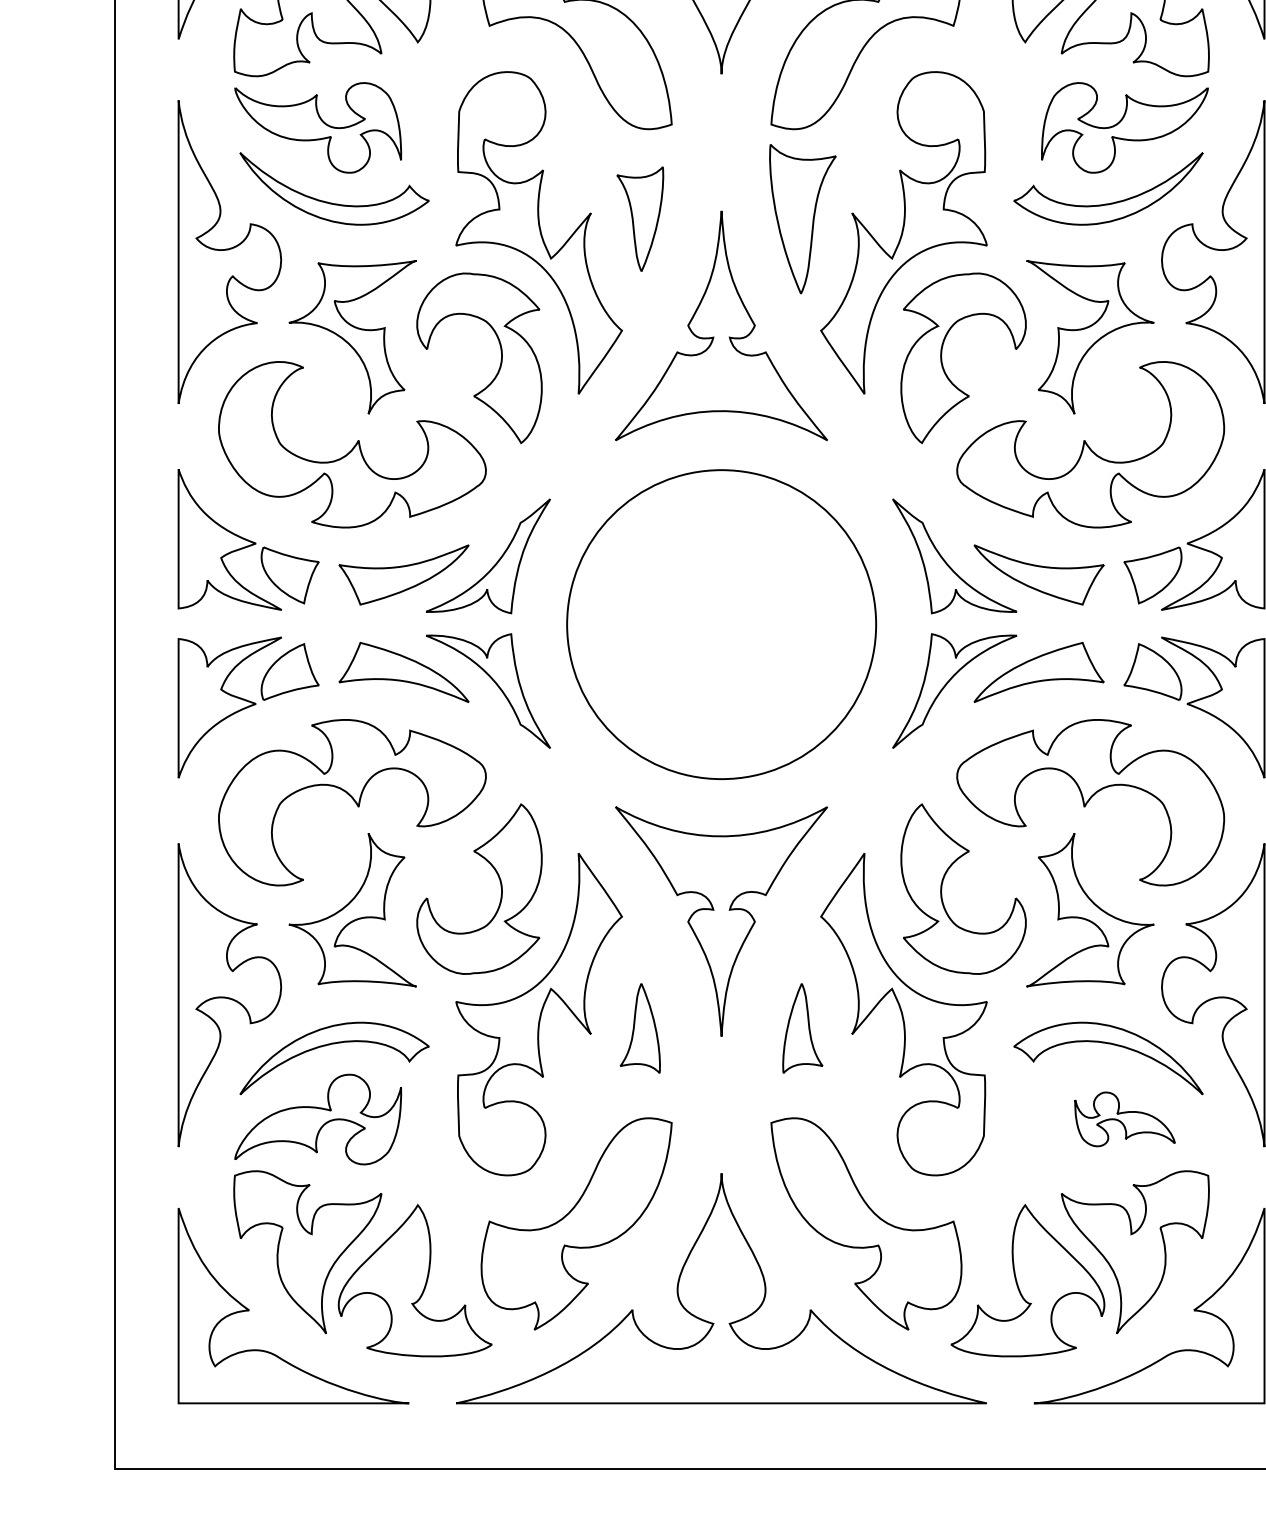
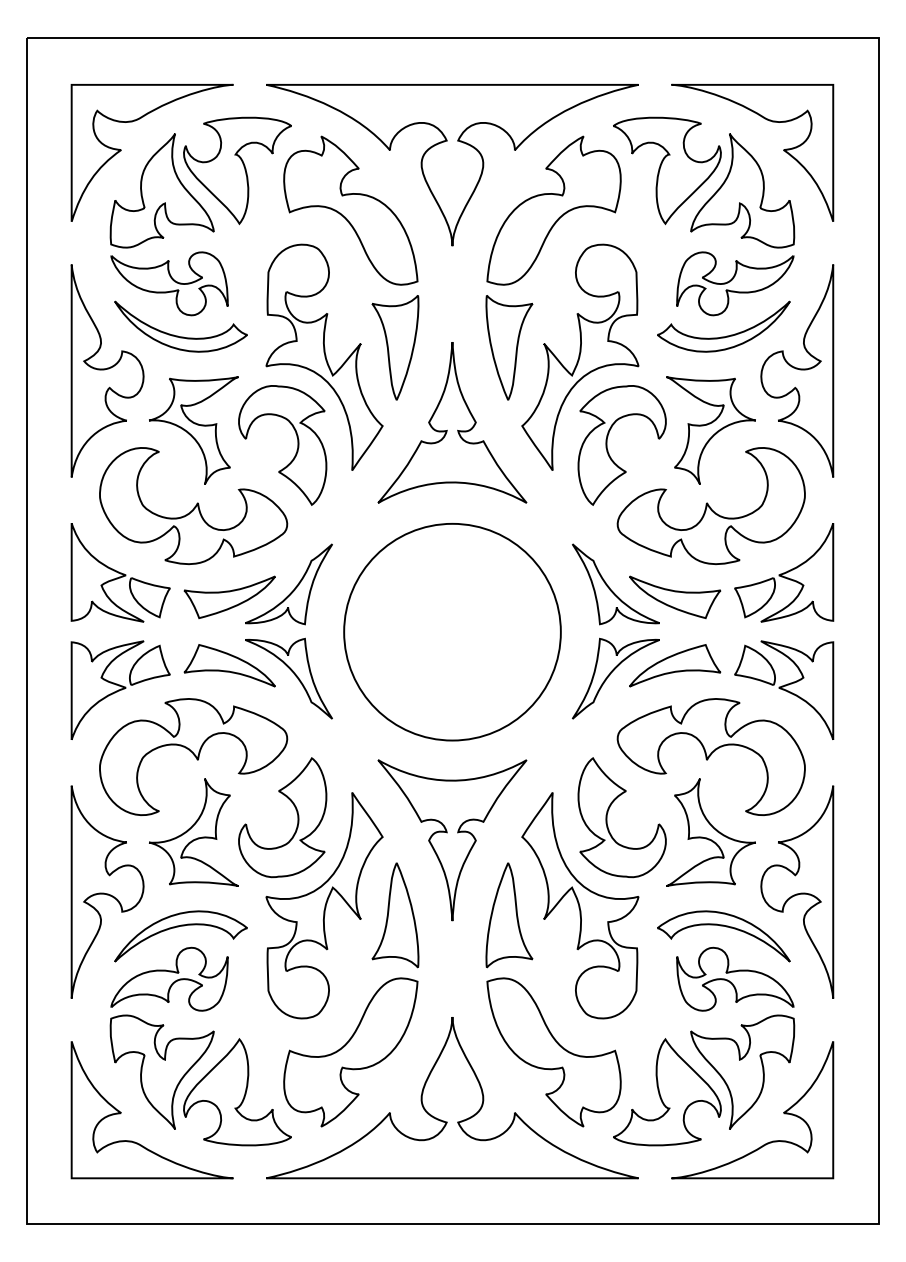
part: (640, 218) -> (395, 347), size x1.43
part: (640, 1028) -> (395, 915), size x1.67
part: (802, 1028) -> (509, 915), size x1.67
part: (1125, 1118) -> (735, 978), size x1.67

